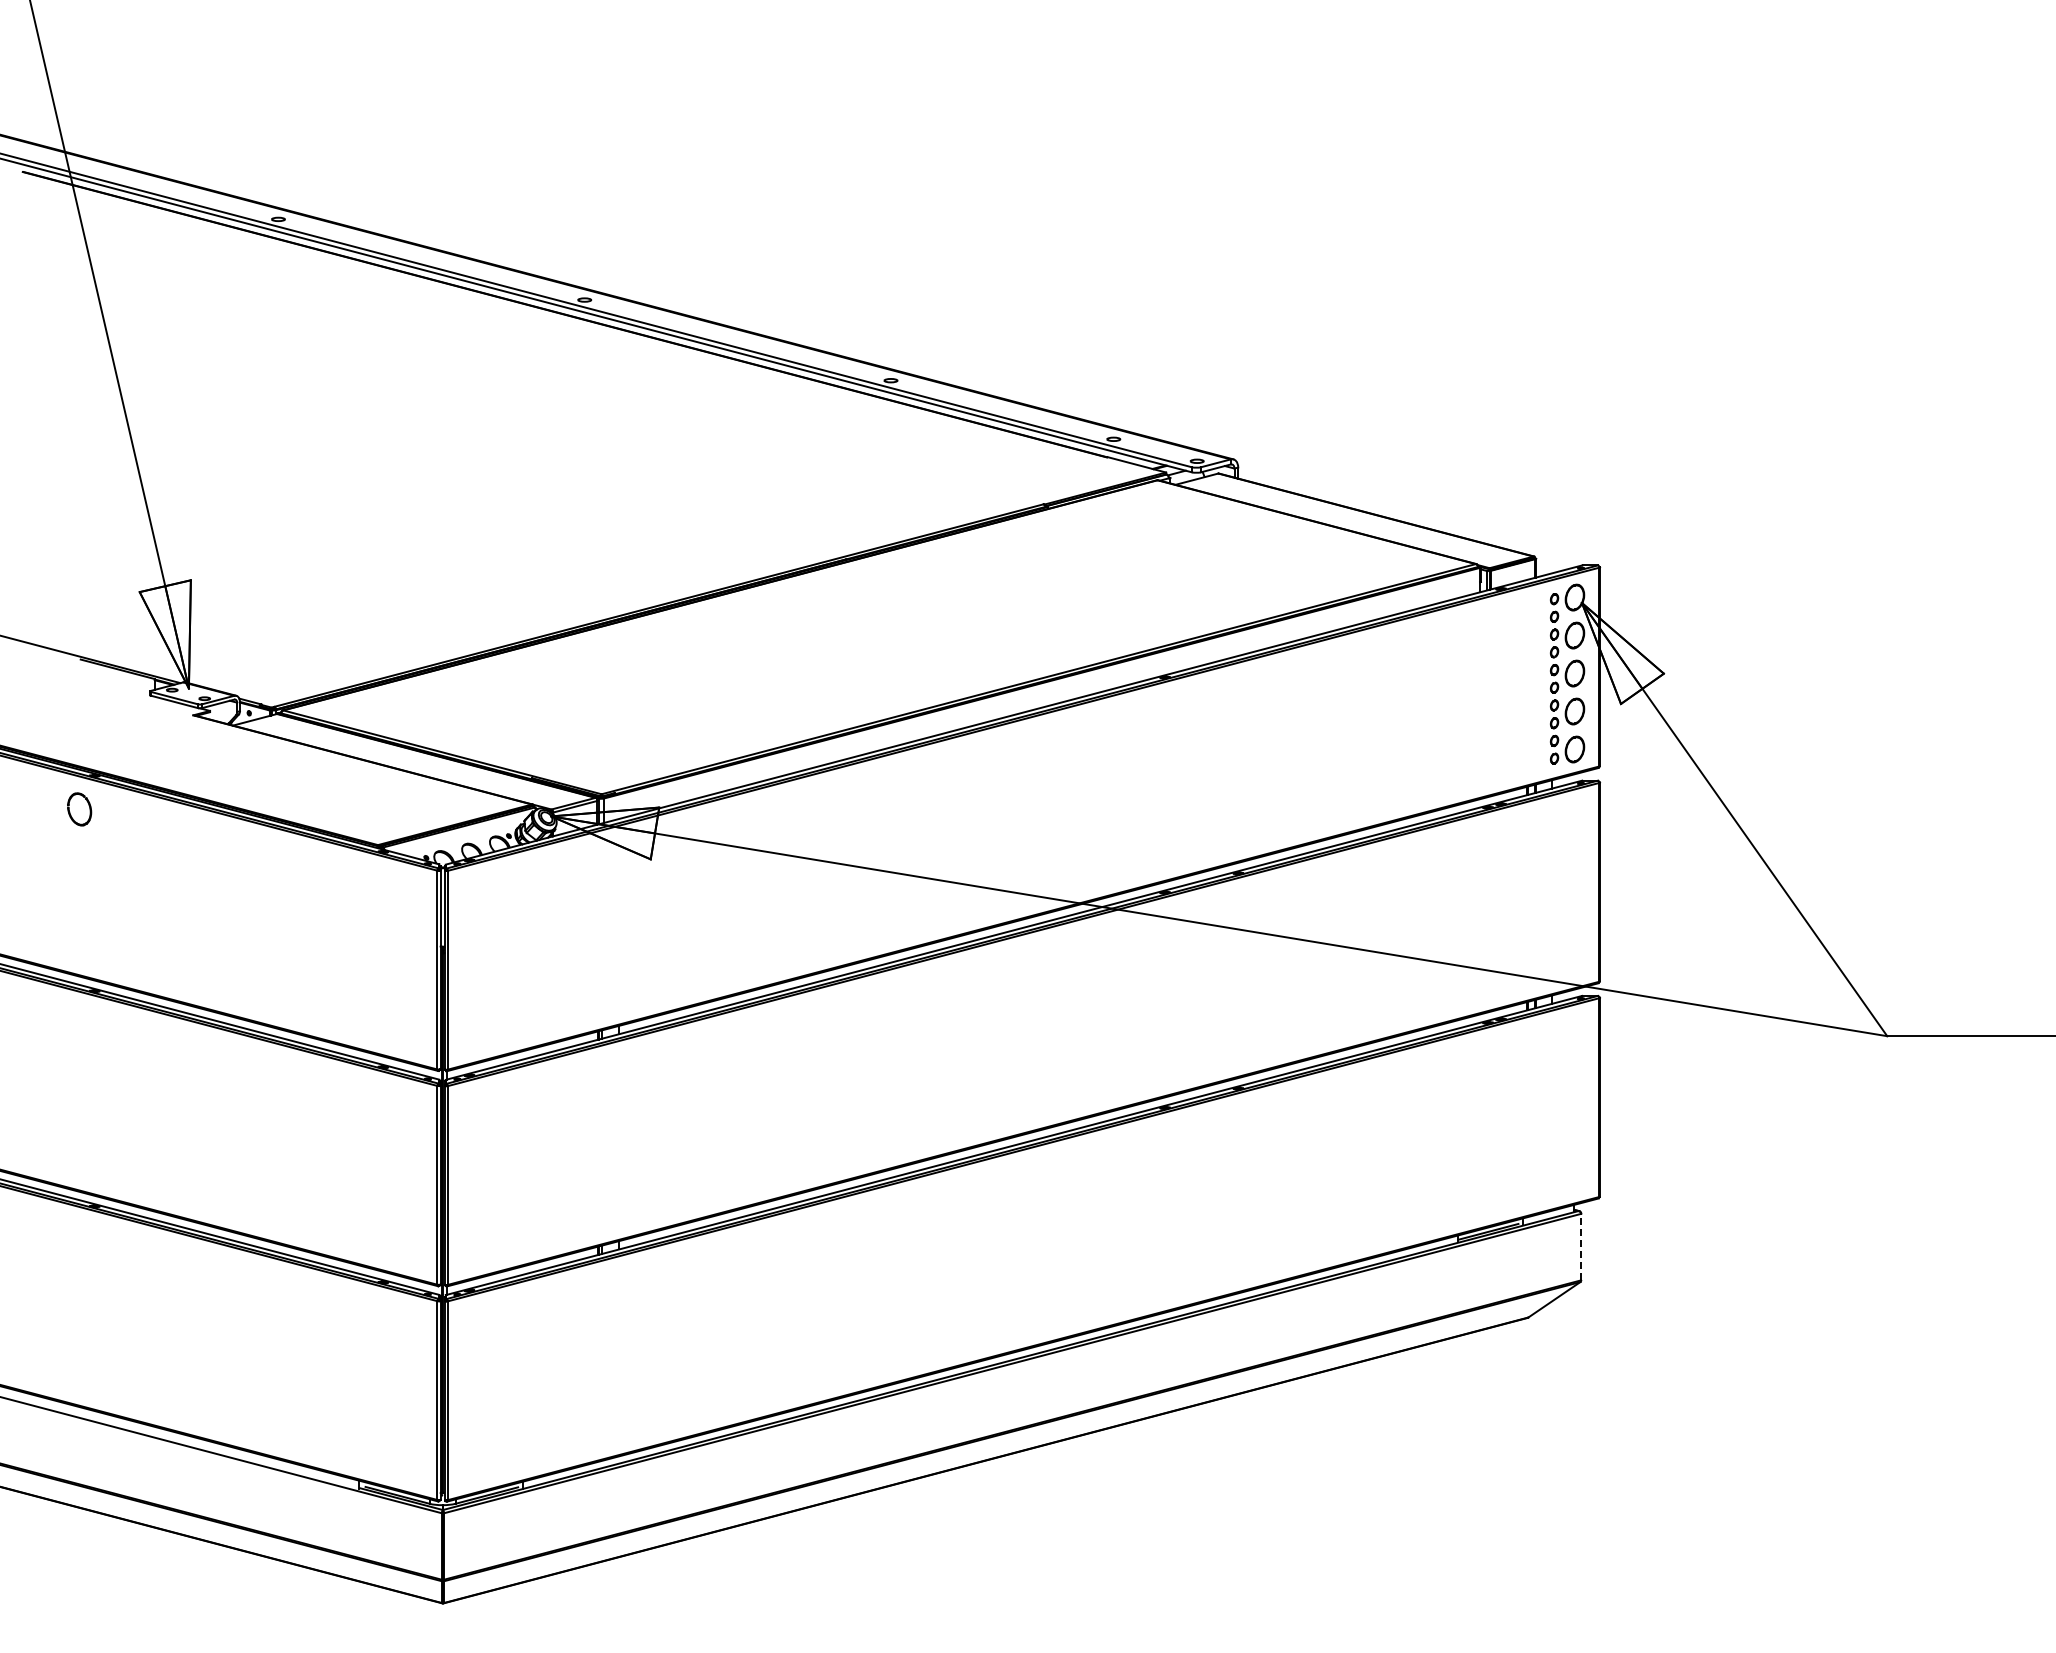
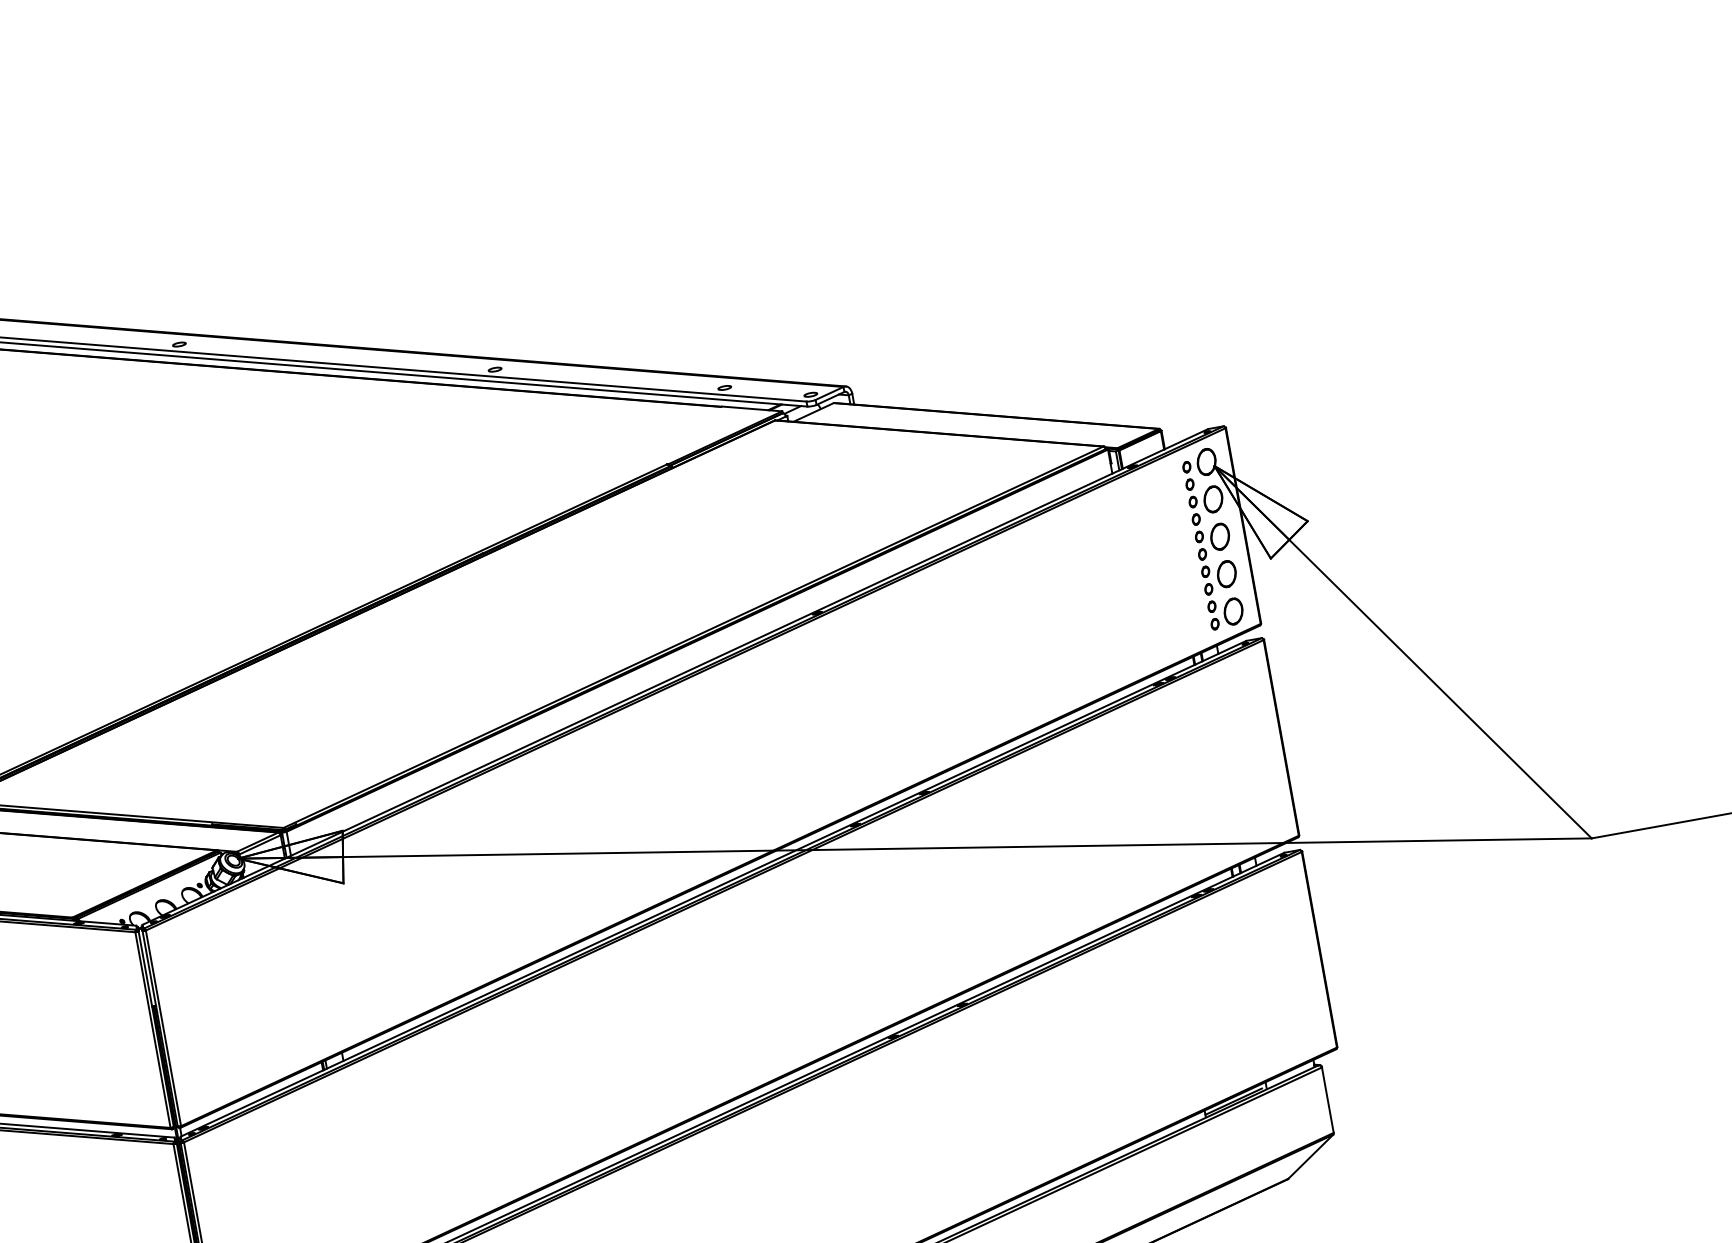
line: (1581, 1246) -> (1328, 1099), dashed -> solid

